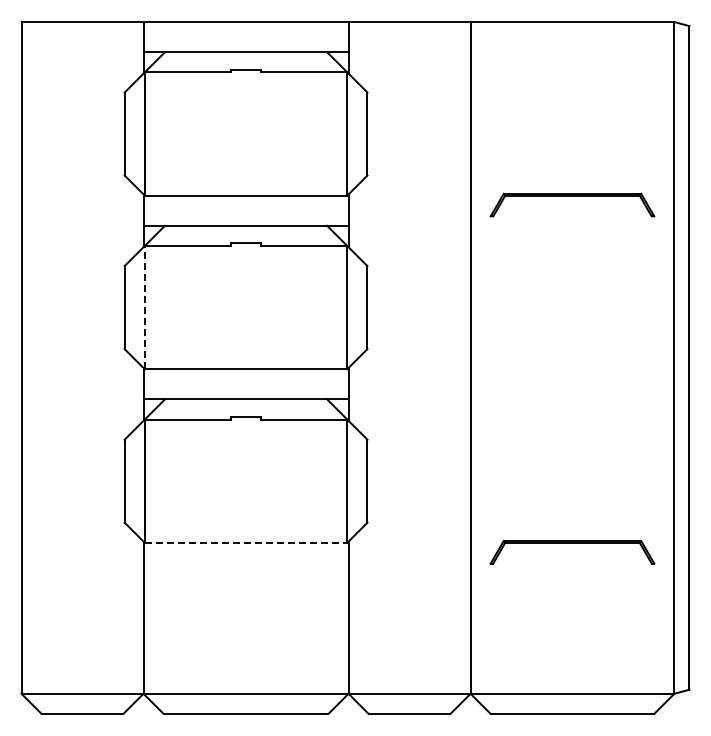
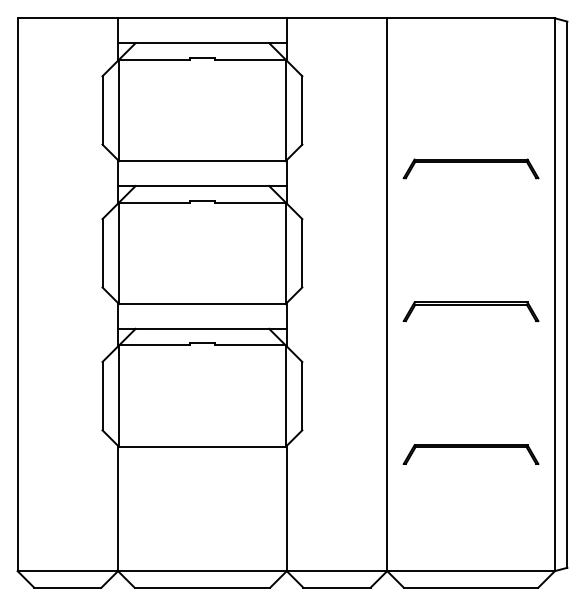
line: (144, 307) -> (118, 253), dashed -> solid
part: (572, 370) -> (471, 305), added
line: (246, 542) -> (202, 446), dashed -> solid

